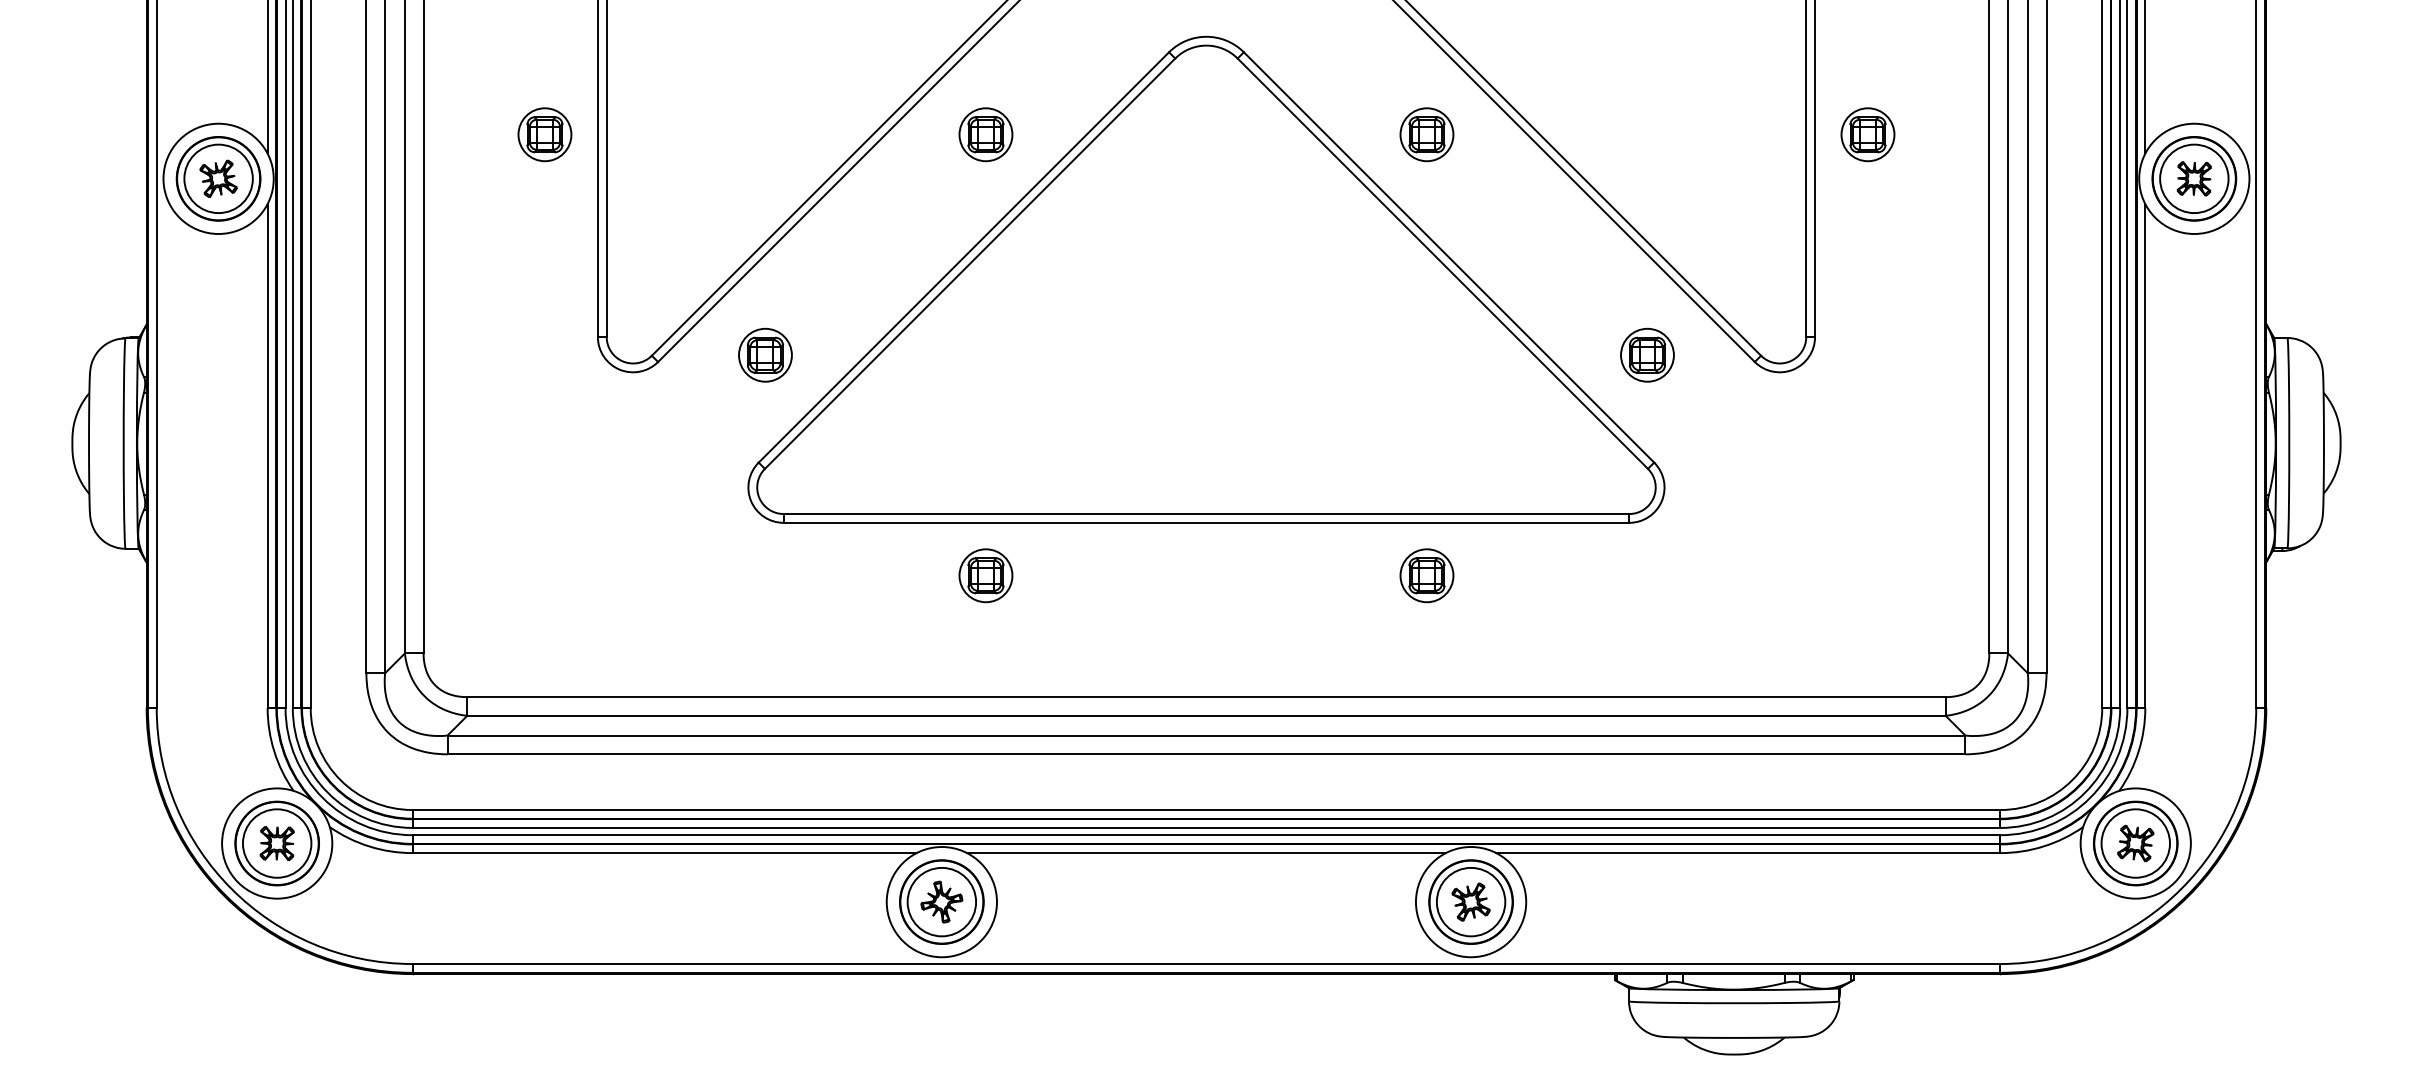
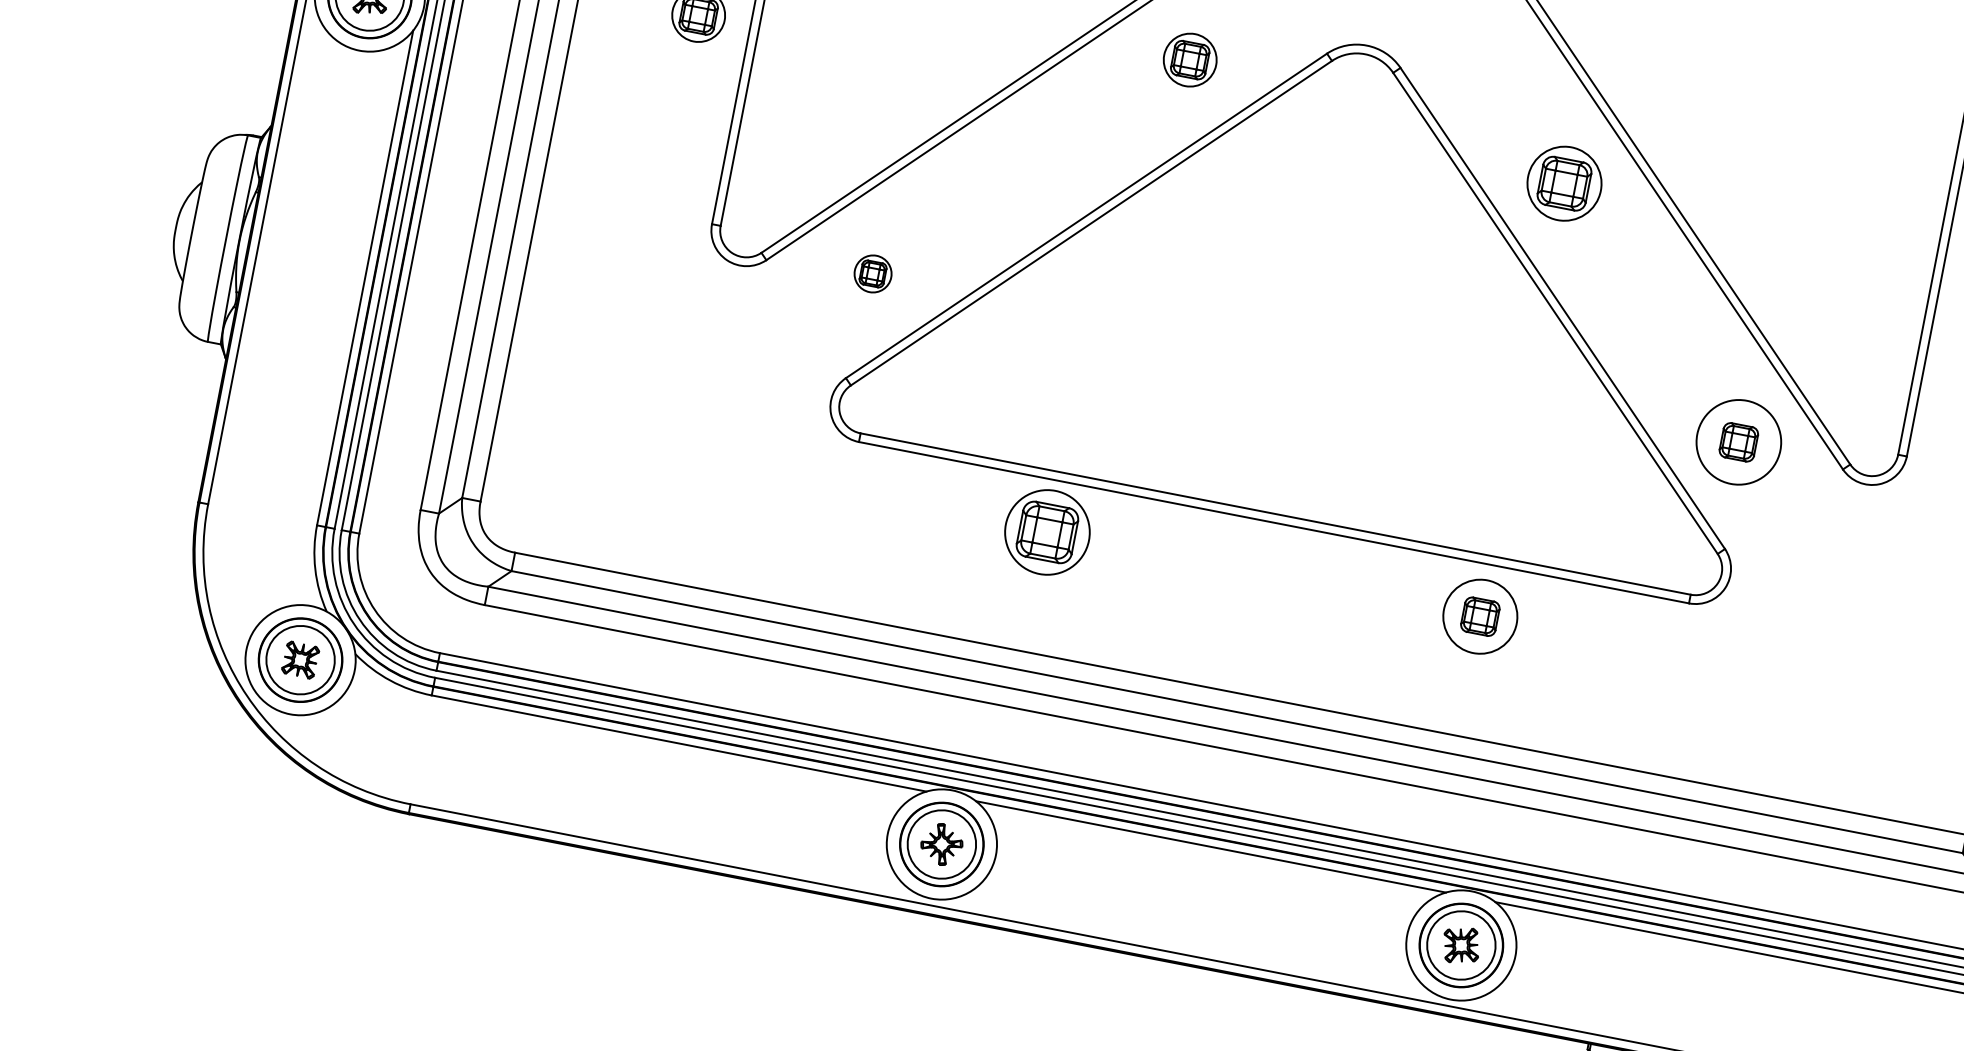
part: (985, 134) -> (1189, 59), moved
part: (1426, 134) -> (1564, 183), size x1.4
part: (765, 354) -> (873, 273), size x0.7
circle: (1647, 354) -> (1739, 441), size x1.6
part: (985, 575) -> (1047, 532), size x1.6
circle: (1426, 575) -> (1479, 616), size x1.4

